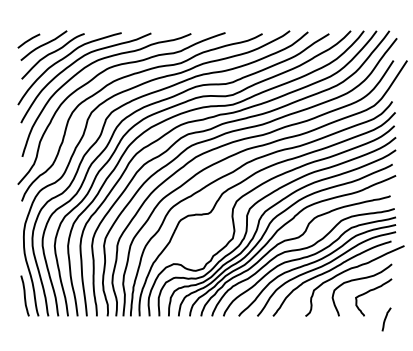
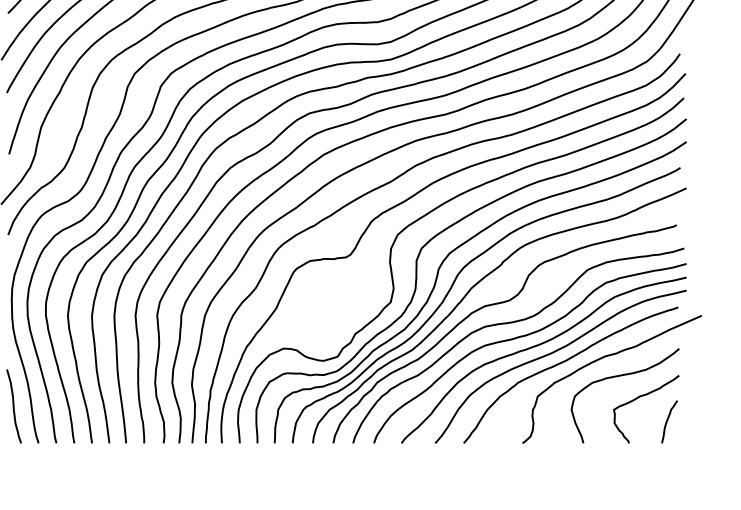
curve: (386, 319) -> (669, 421), moved

